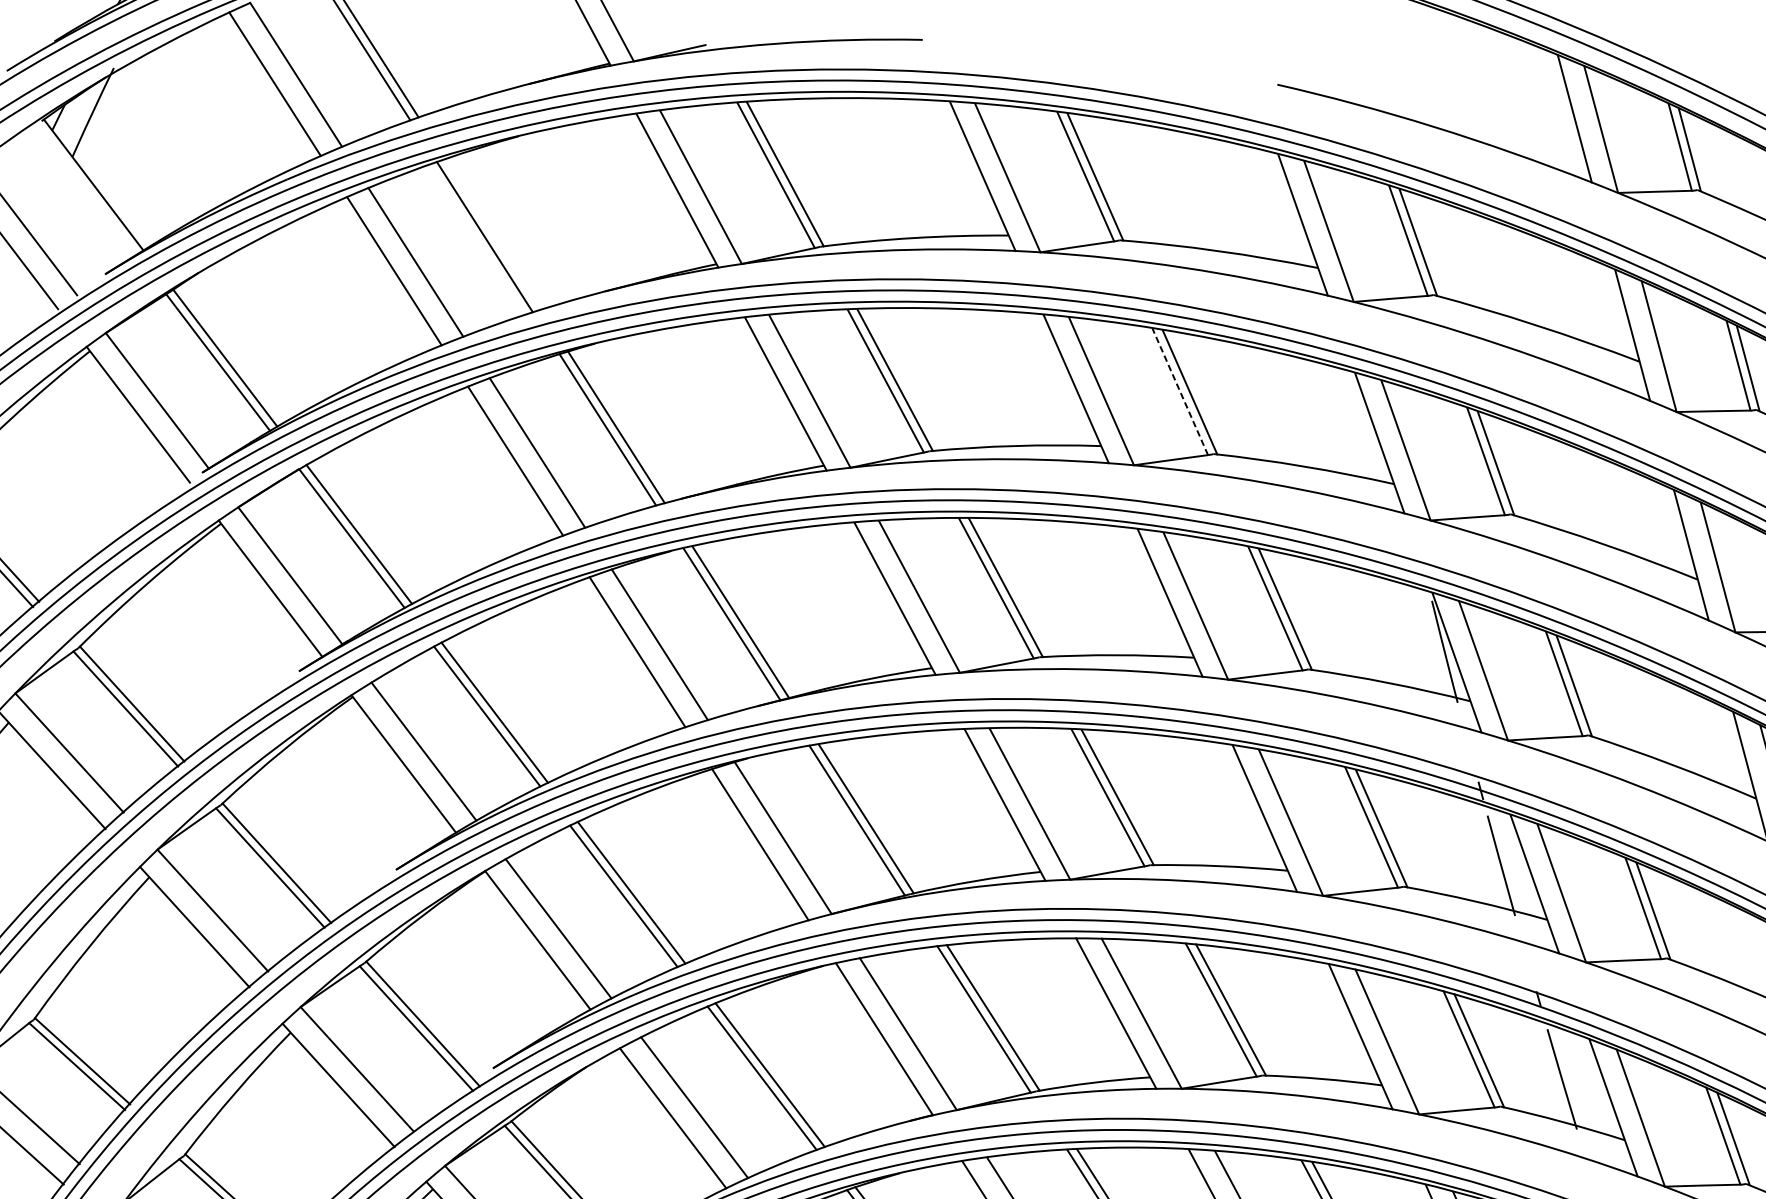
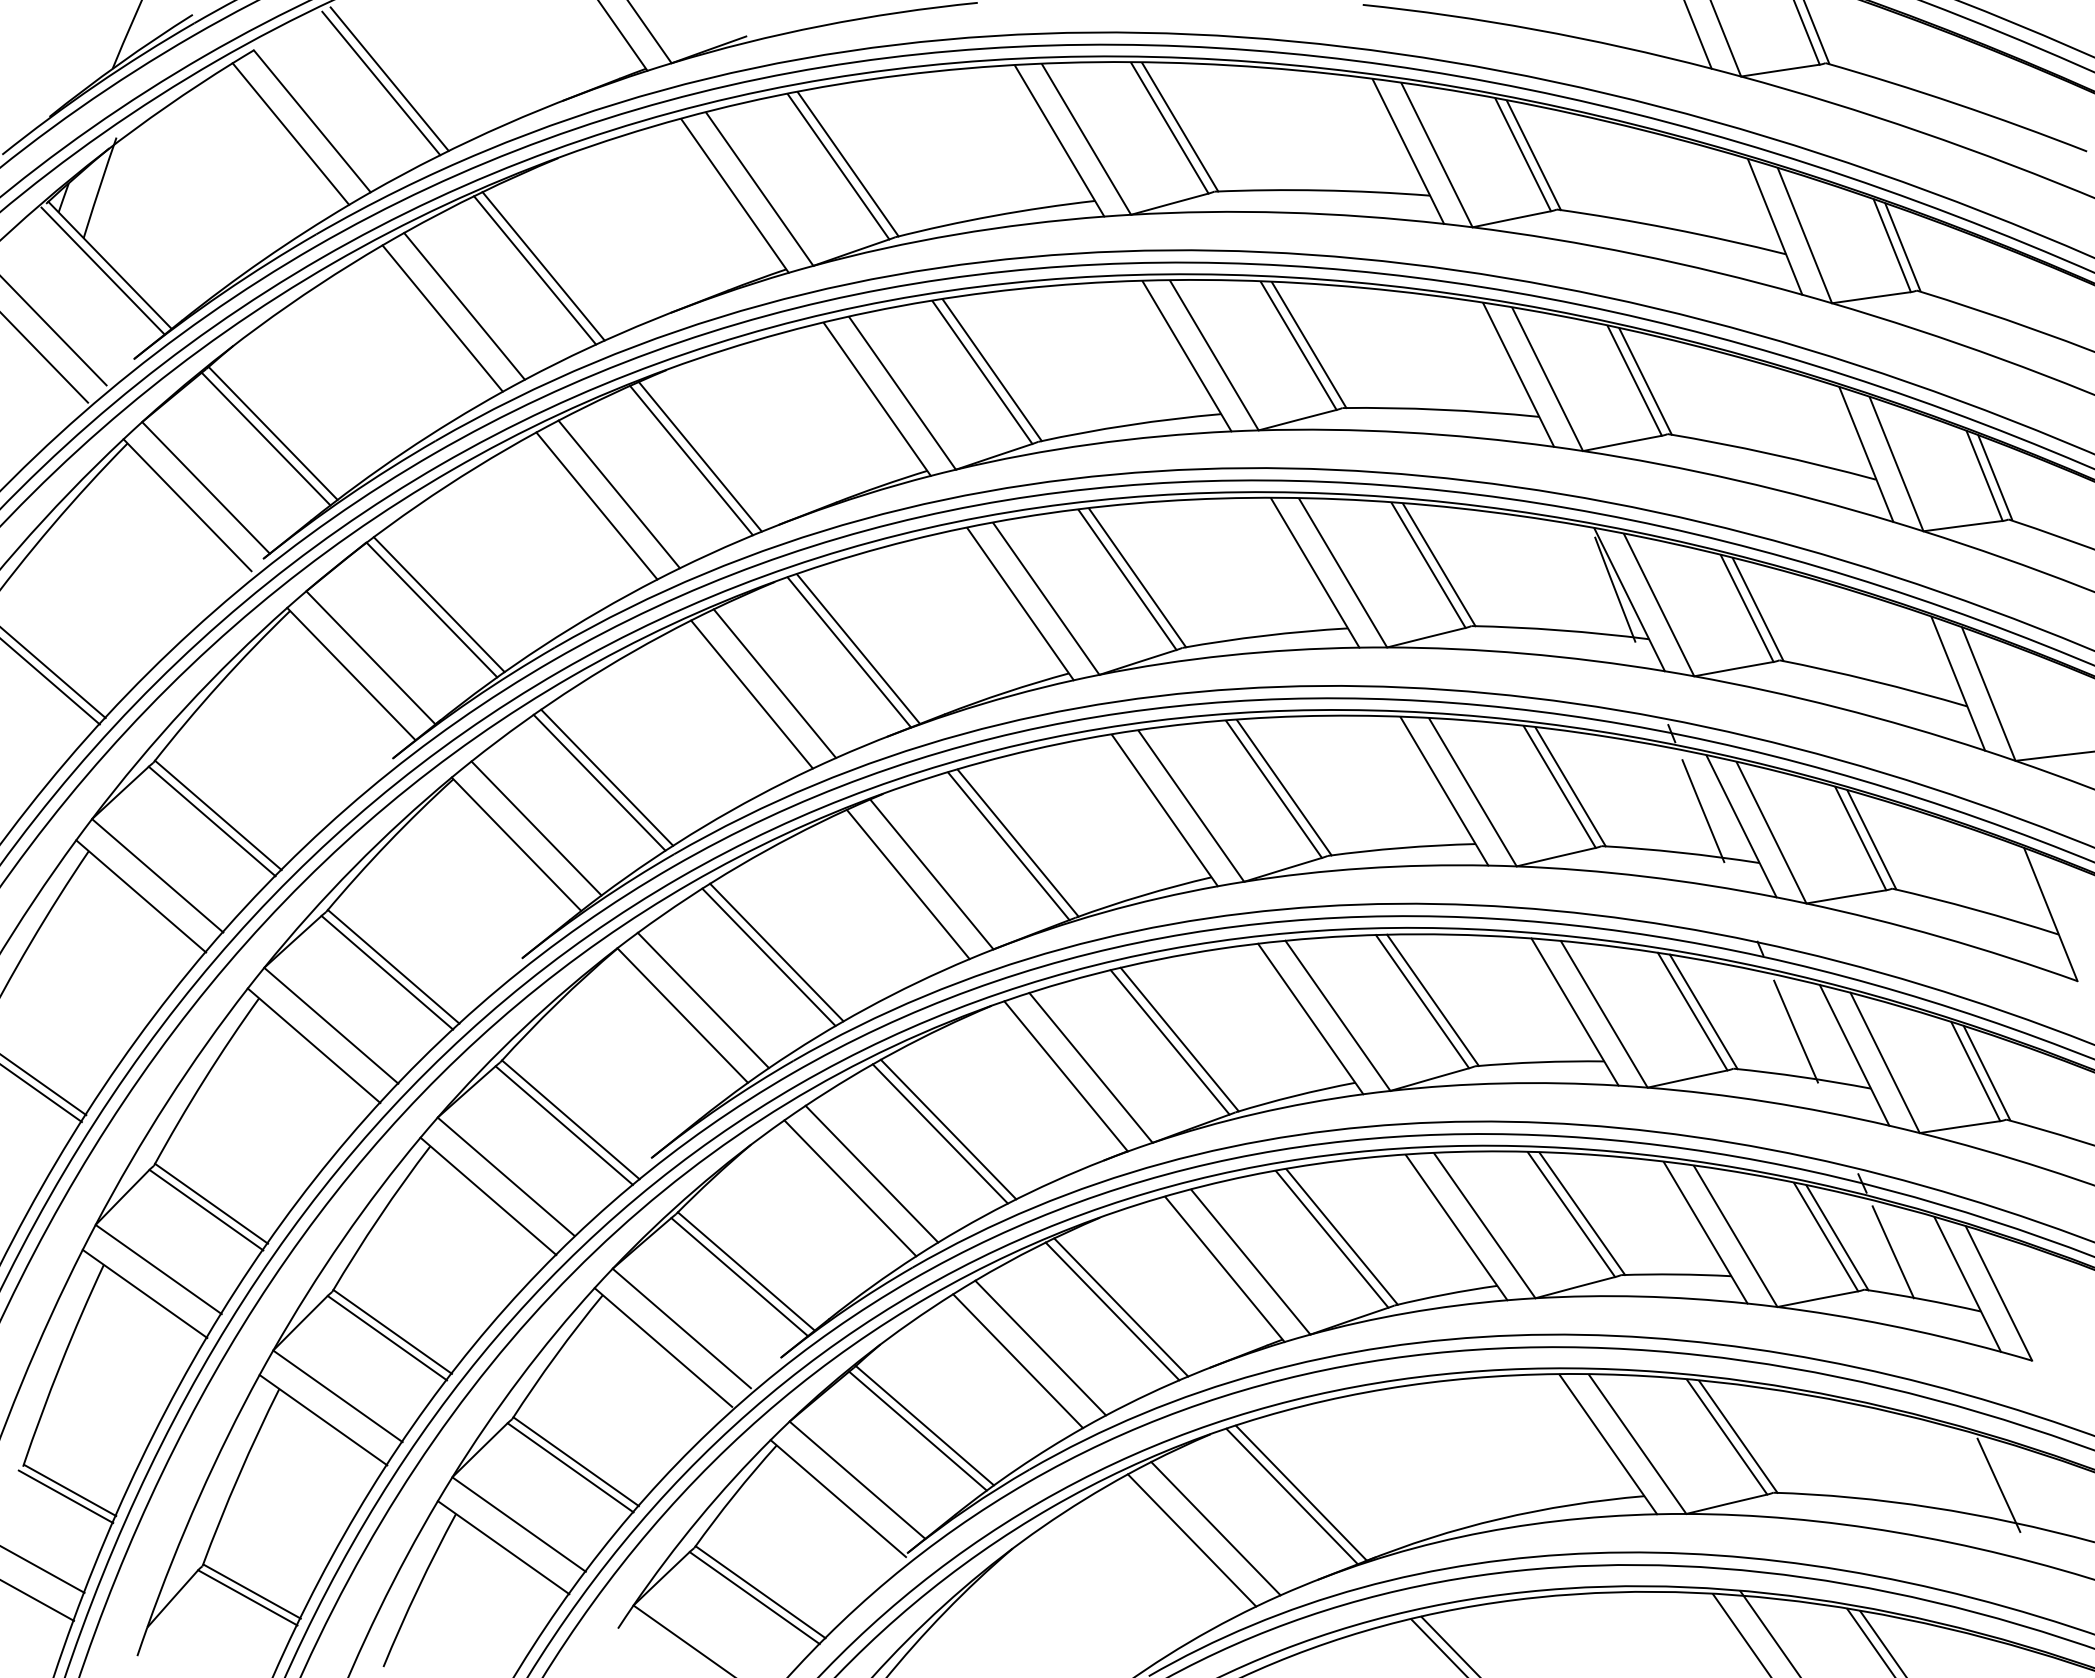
line: (86, 188) -> (102, 270), added
line: (493, 234) -> (543, 266), added
line: (1180, 391) -> (1298, 345), dashed -> solid

